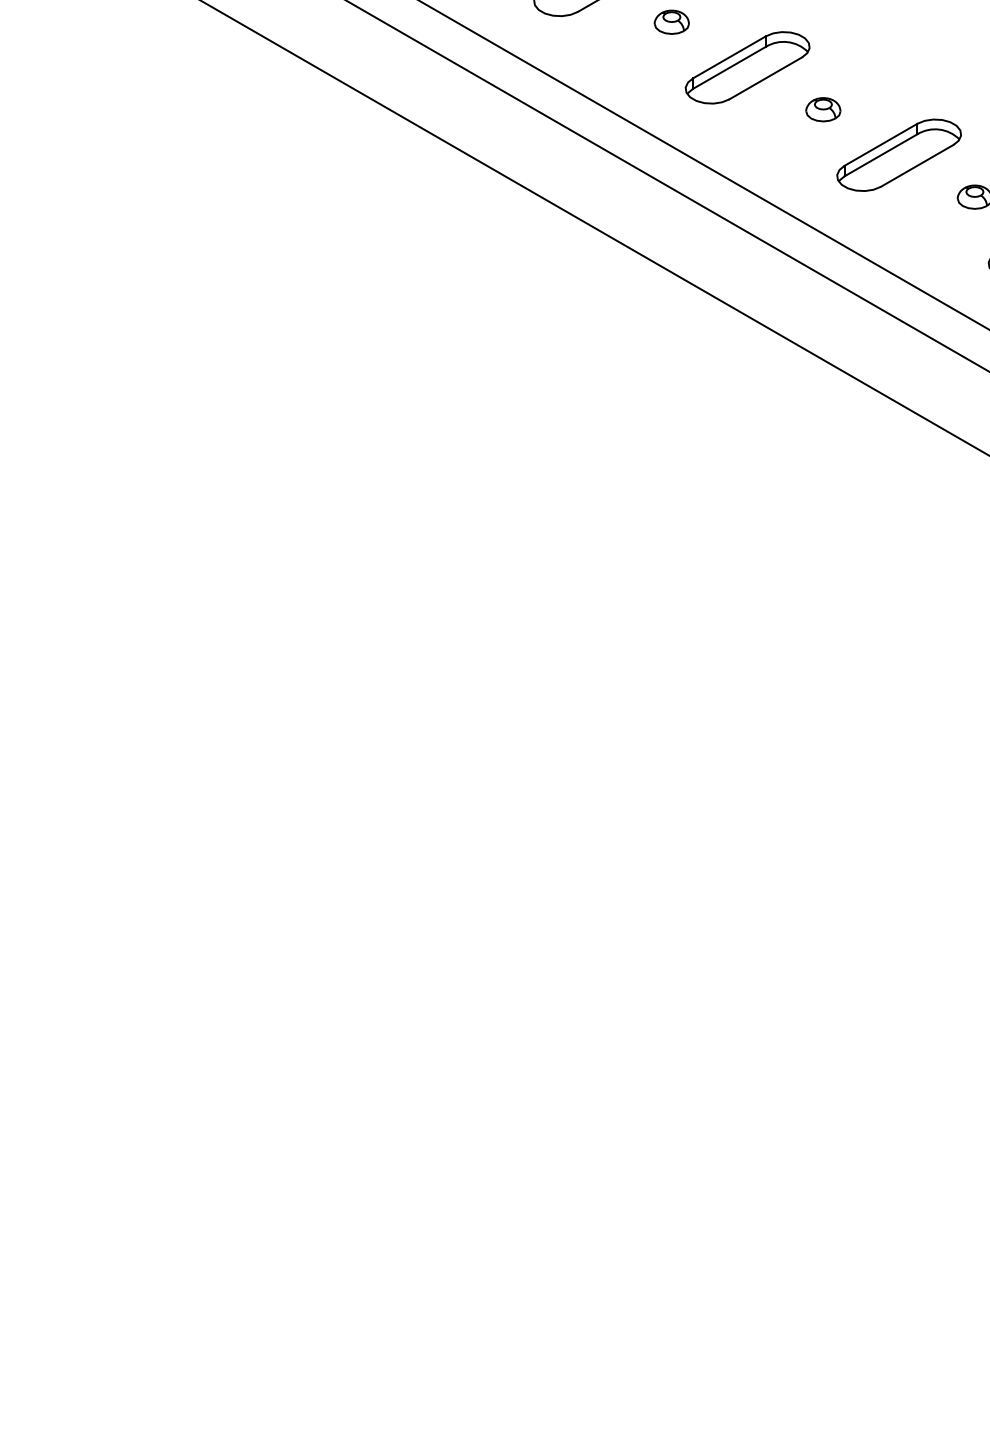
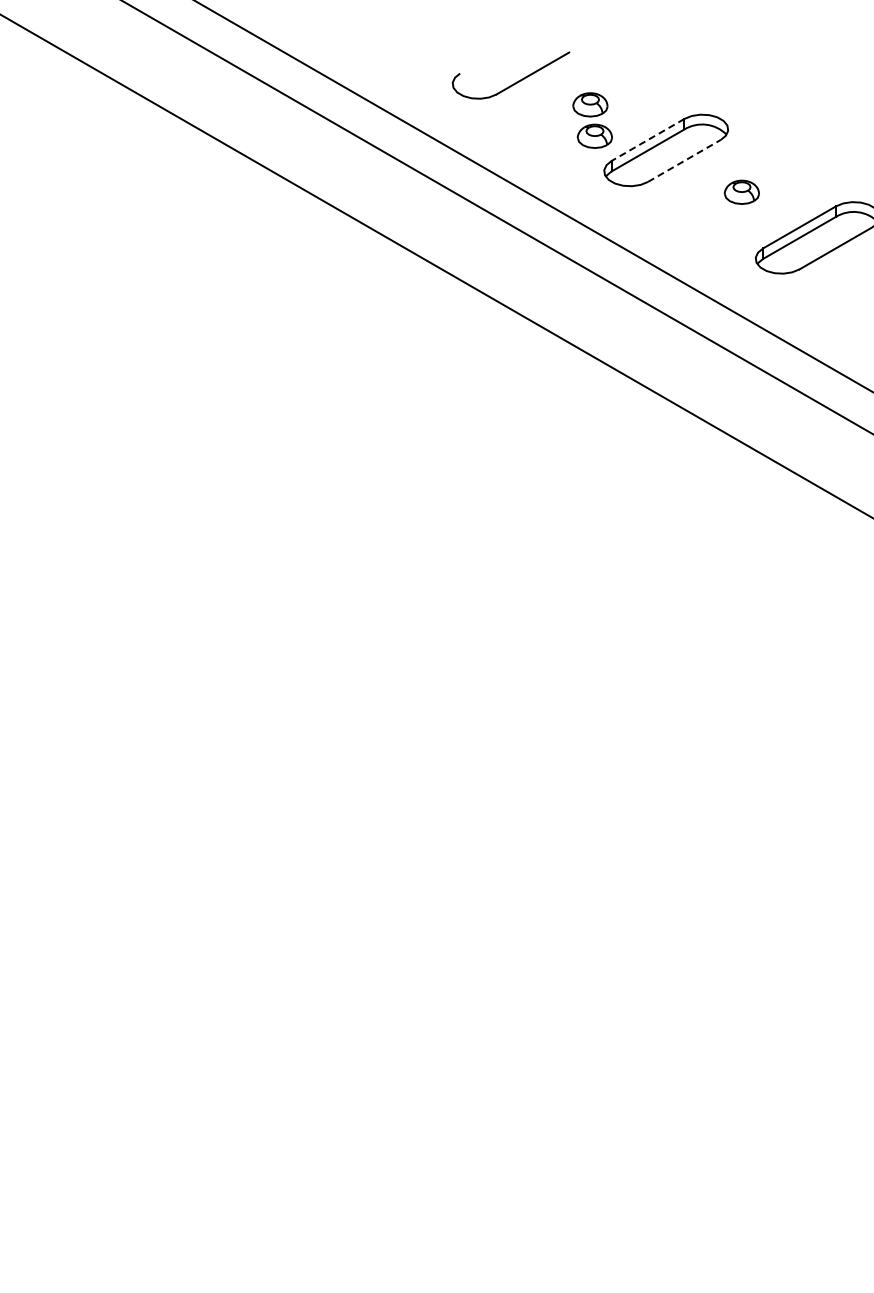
part: (676, 53) -> (595, 136), added
line: (729, 57) -> (648, 140), solid -> dashed
line: (765, 78) -> (684, 161), solid -> dashed

